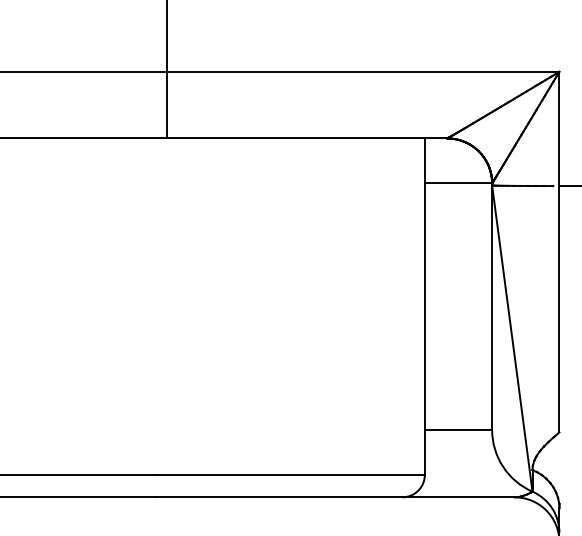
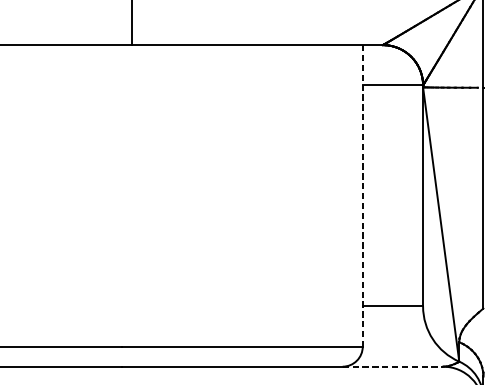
line: (424, 307) -> (362, 196), solid -> dashed
line: (459, 497) -> (393, 366), solid -> dashed

